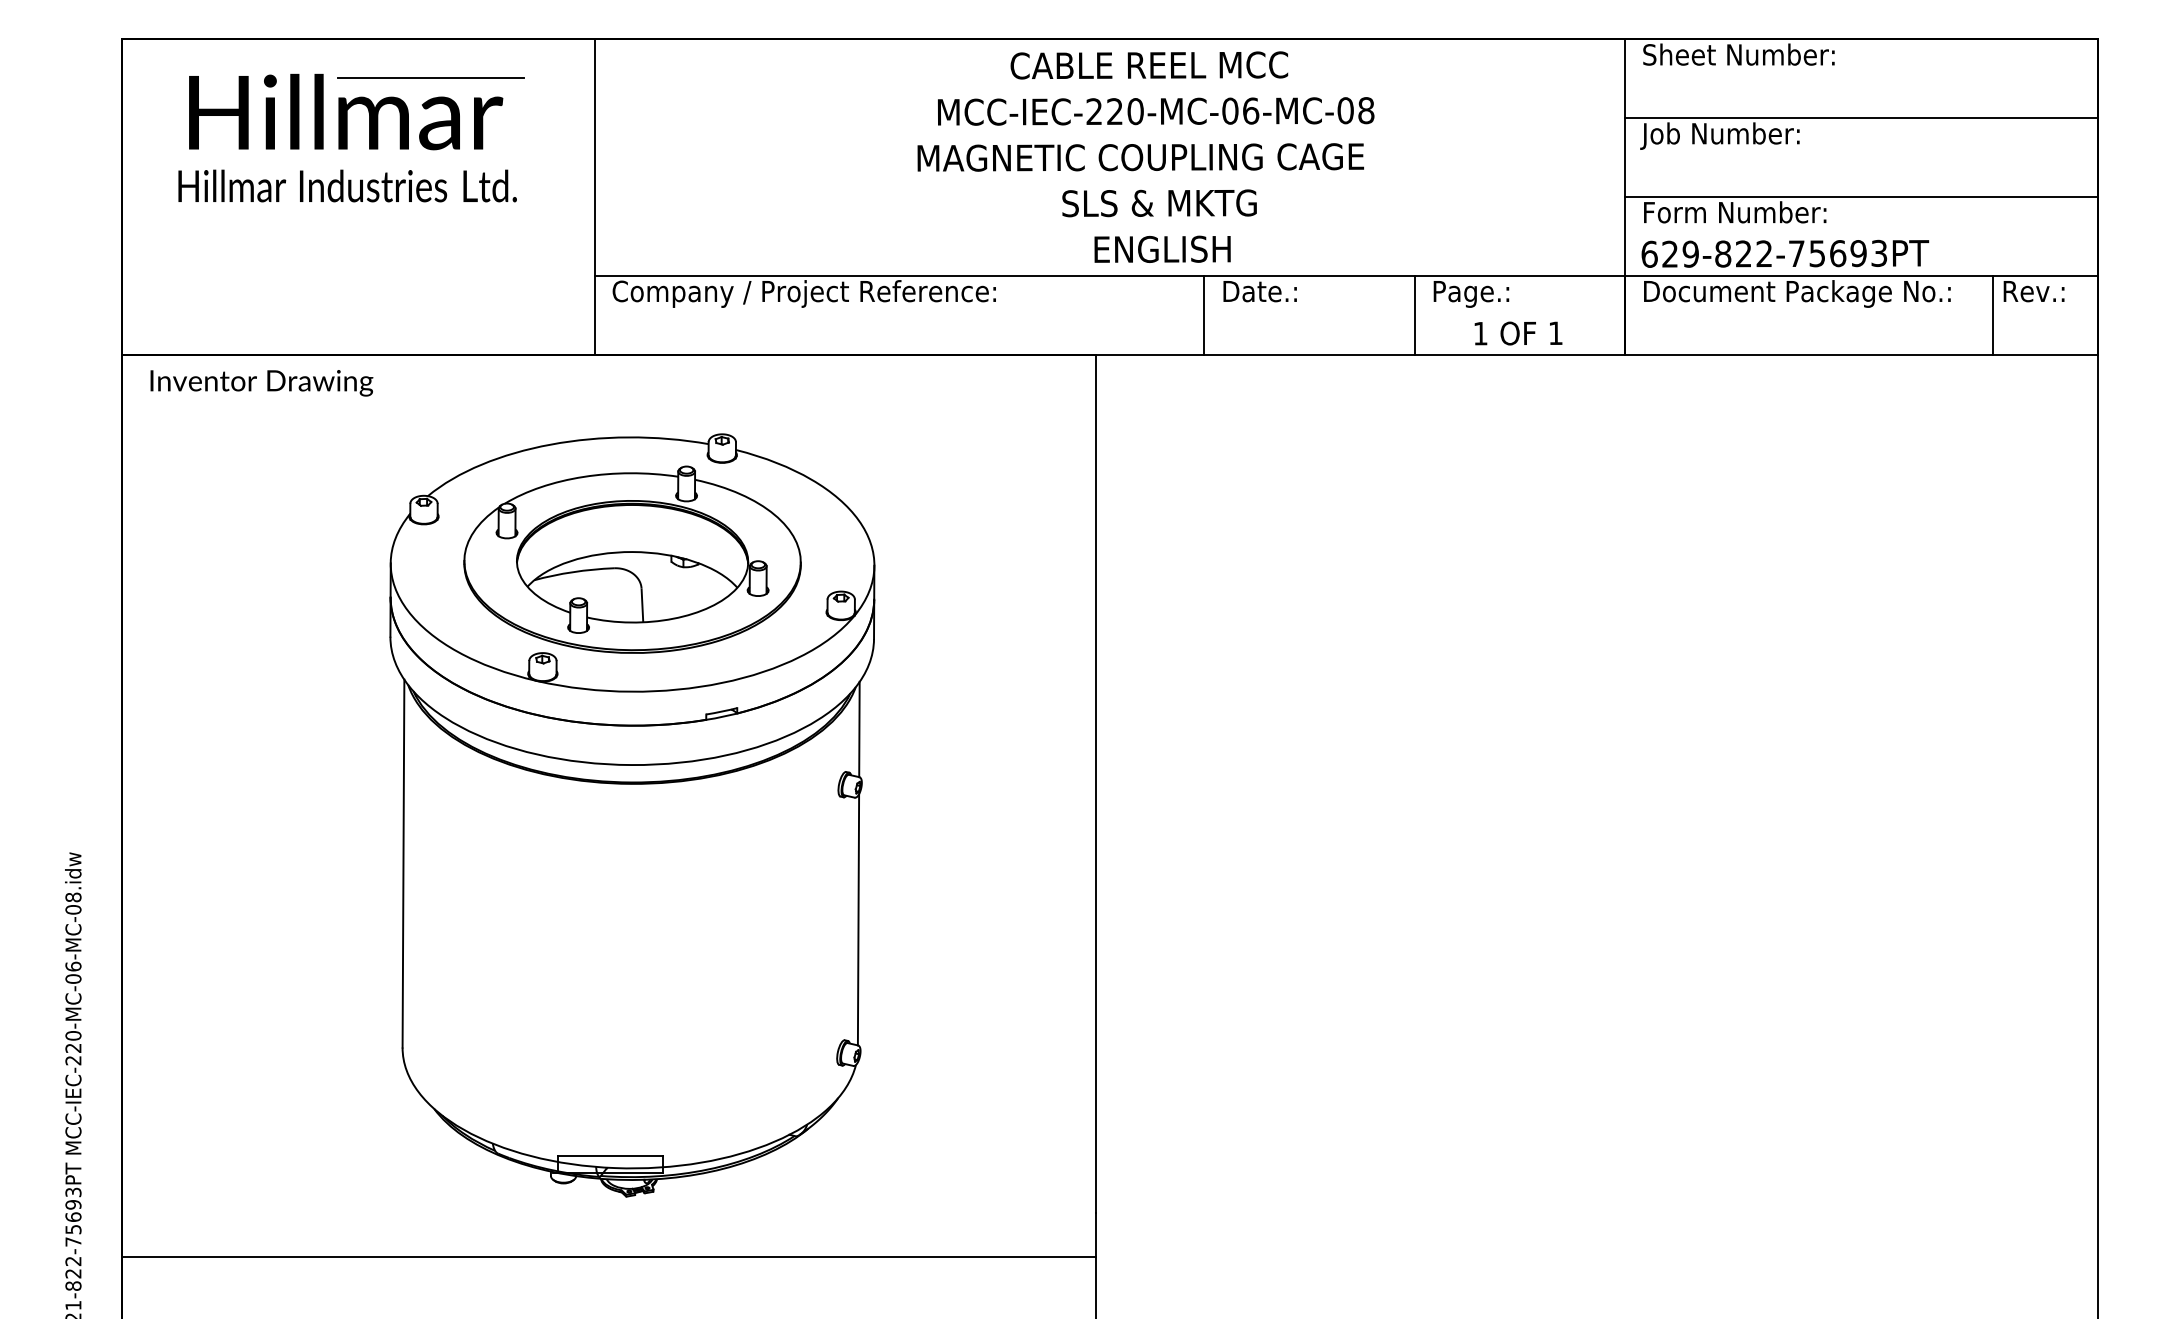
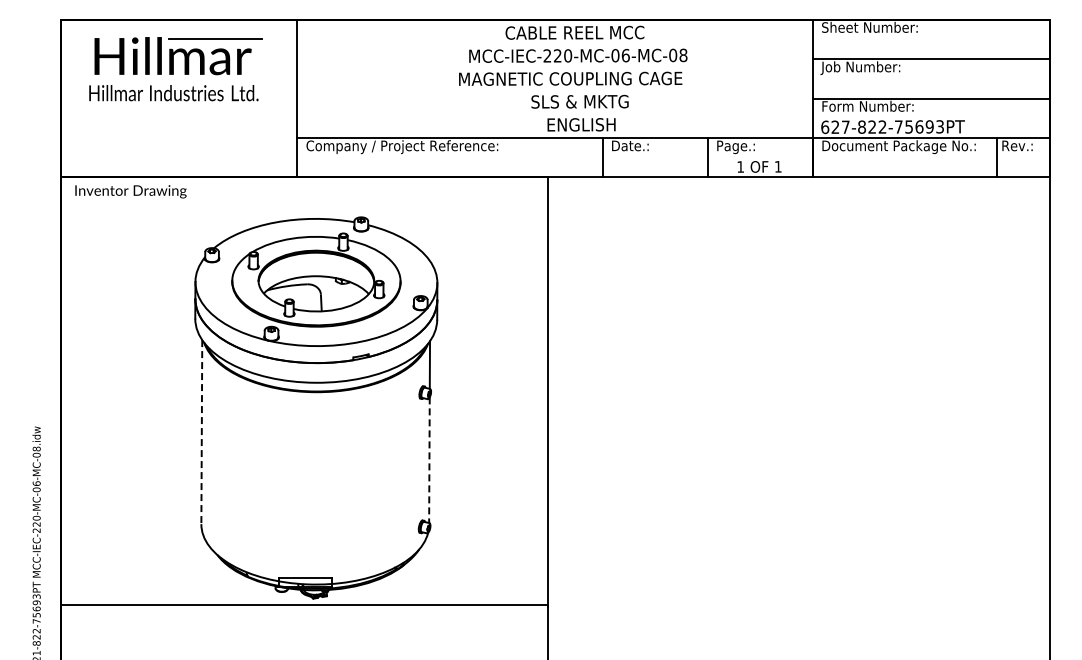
text: (1690, 252) -> (845, 126), 629-822-75693PT -> 627-822-75693PT
line: (402, 864) -> (201, 432), solid -> dashed
line: (858, 920) -> (429, 460), solid -> dashed
line: (608, 1256) -> (304, 604), moved

